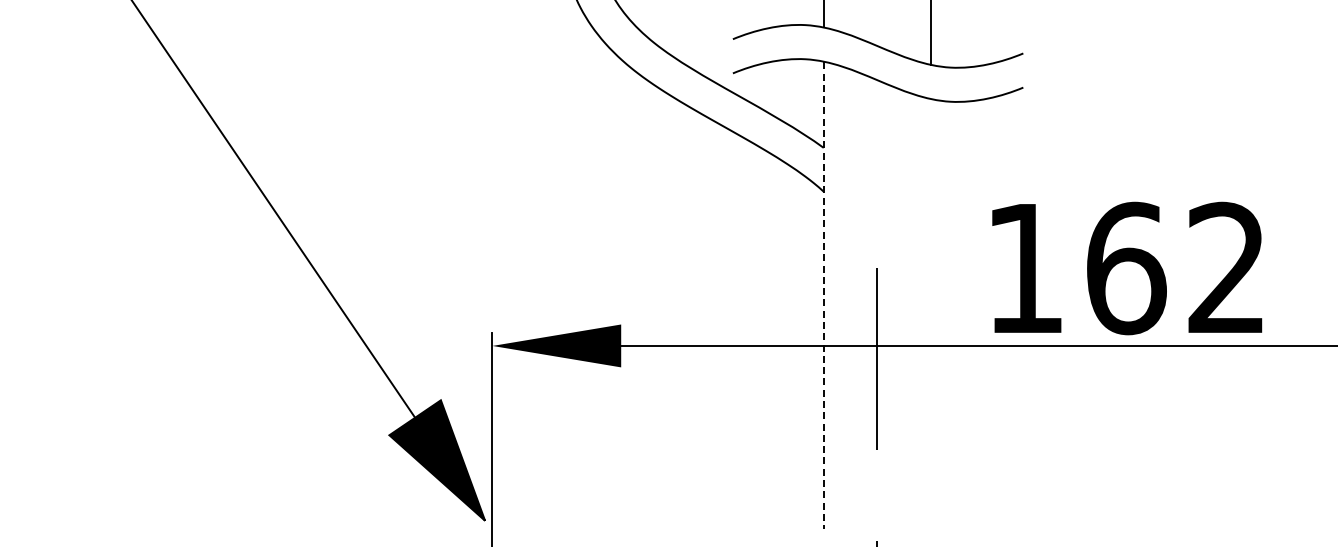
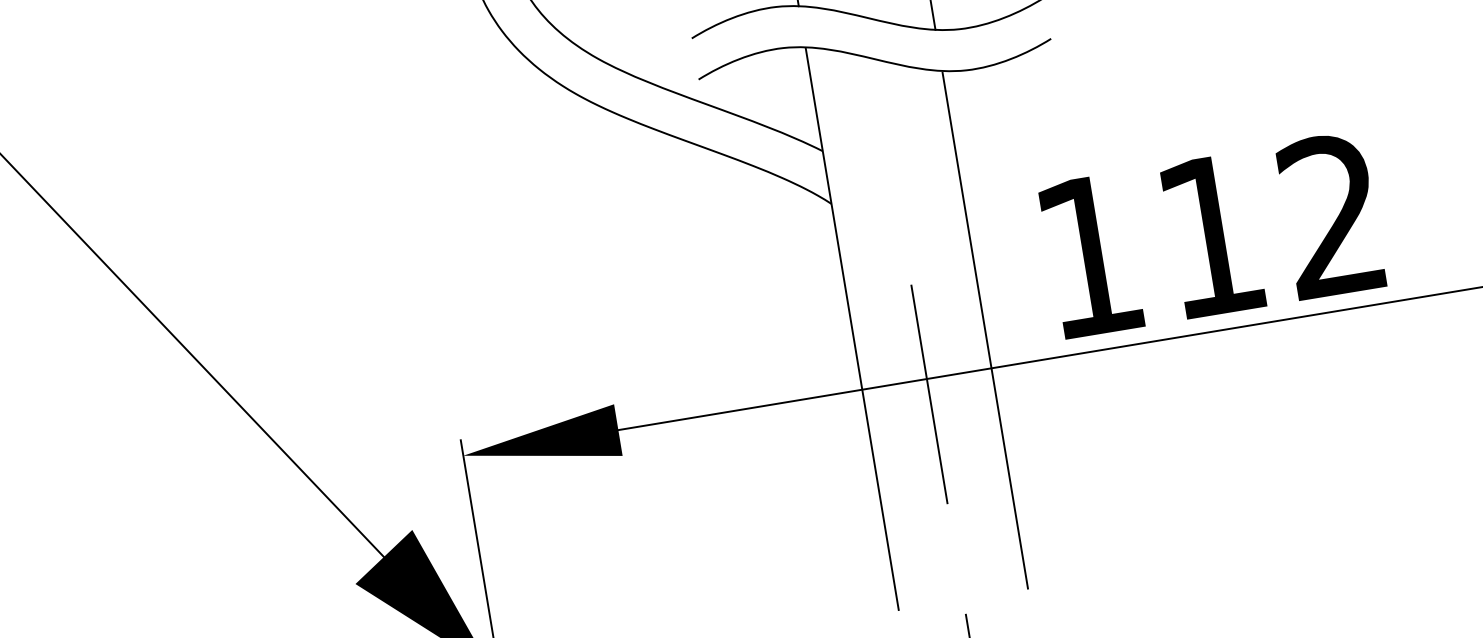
text: (1126, 268) -> (1211, 236), 162 -> 112
line: (823, 296) -> (852, 330), dashed -> solid
line: (931, 314) -> (985, 330), added

